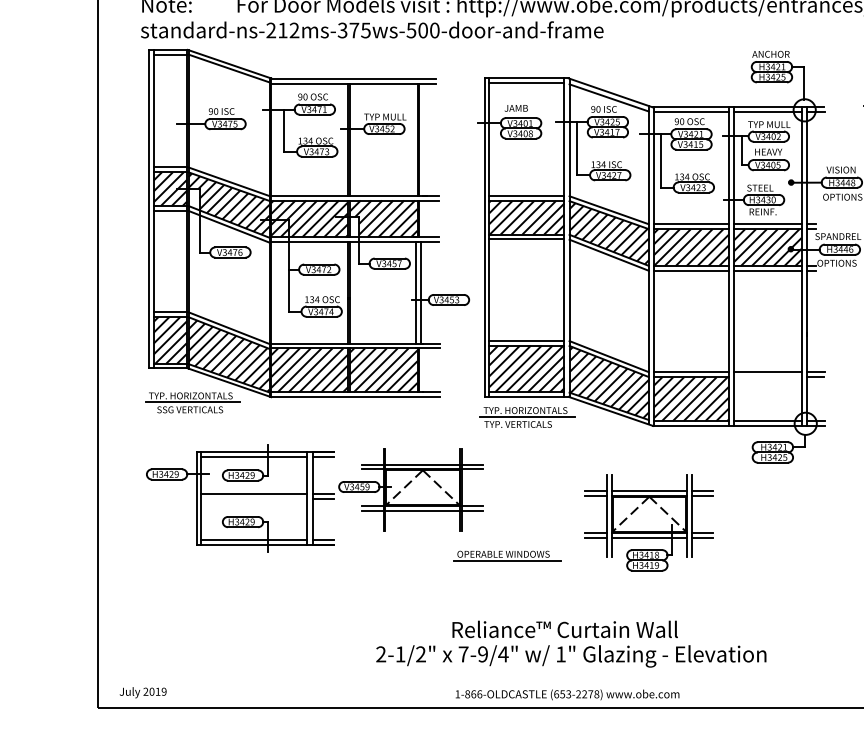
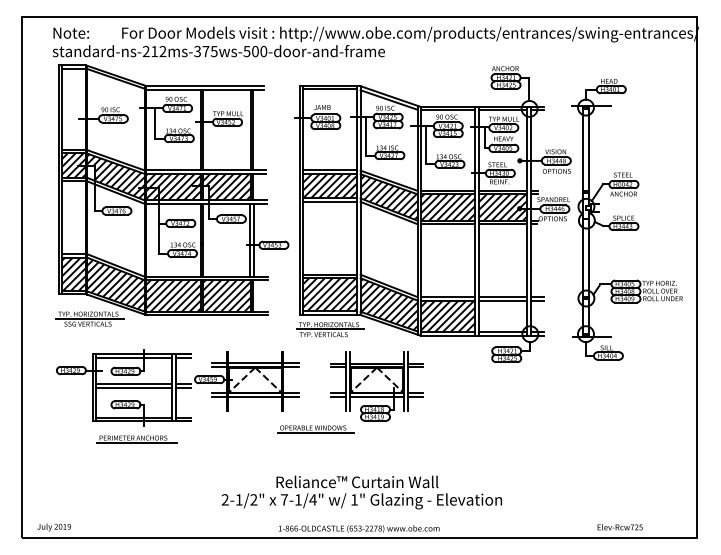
line: (766, 376) -> (502, 300), added
line: (253, 497) -> (133, 387), added
part: (648, 523) -> (376, 386), moved
part: (257, 570) -> (136, 439), added
text: (483, 653) -> (298, 499), 7-9/4" -> 7-1/4"

